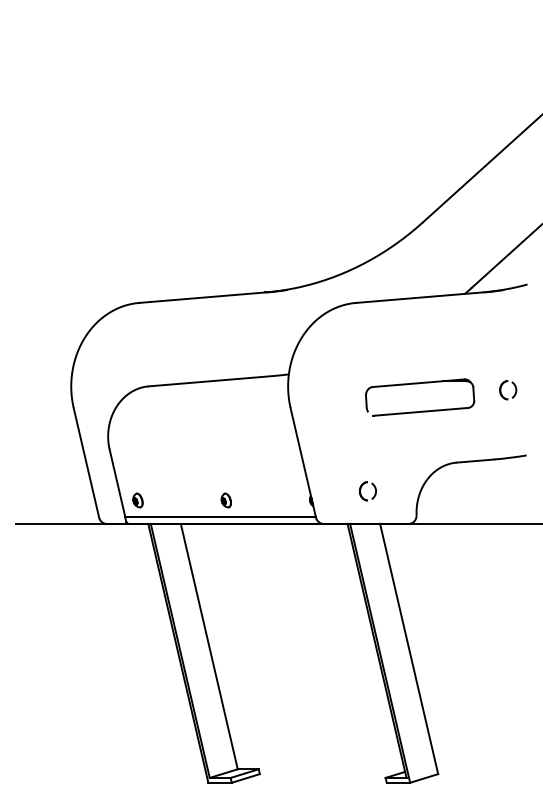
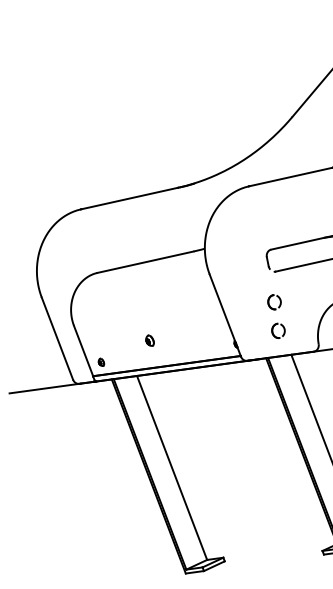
part: (361, 452) -> (269, 301), added
part: (137, 500) -> (101, 362), size x0.7
part: (225, 500) -> (149, 340), moved

